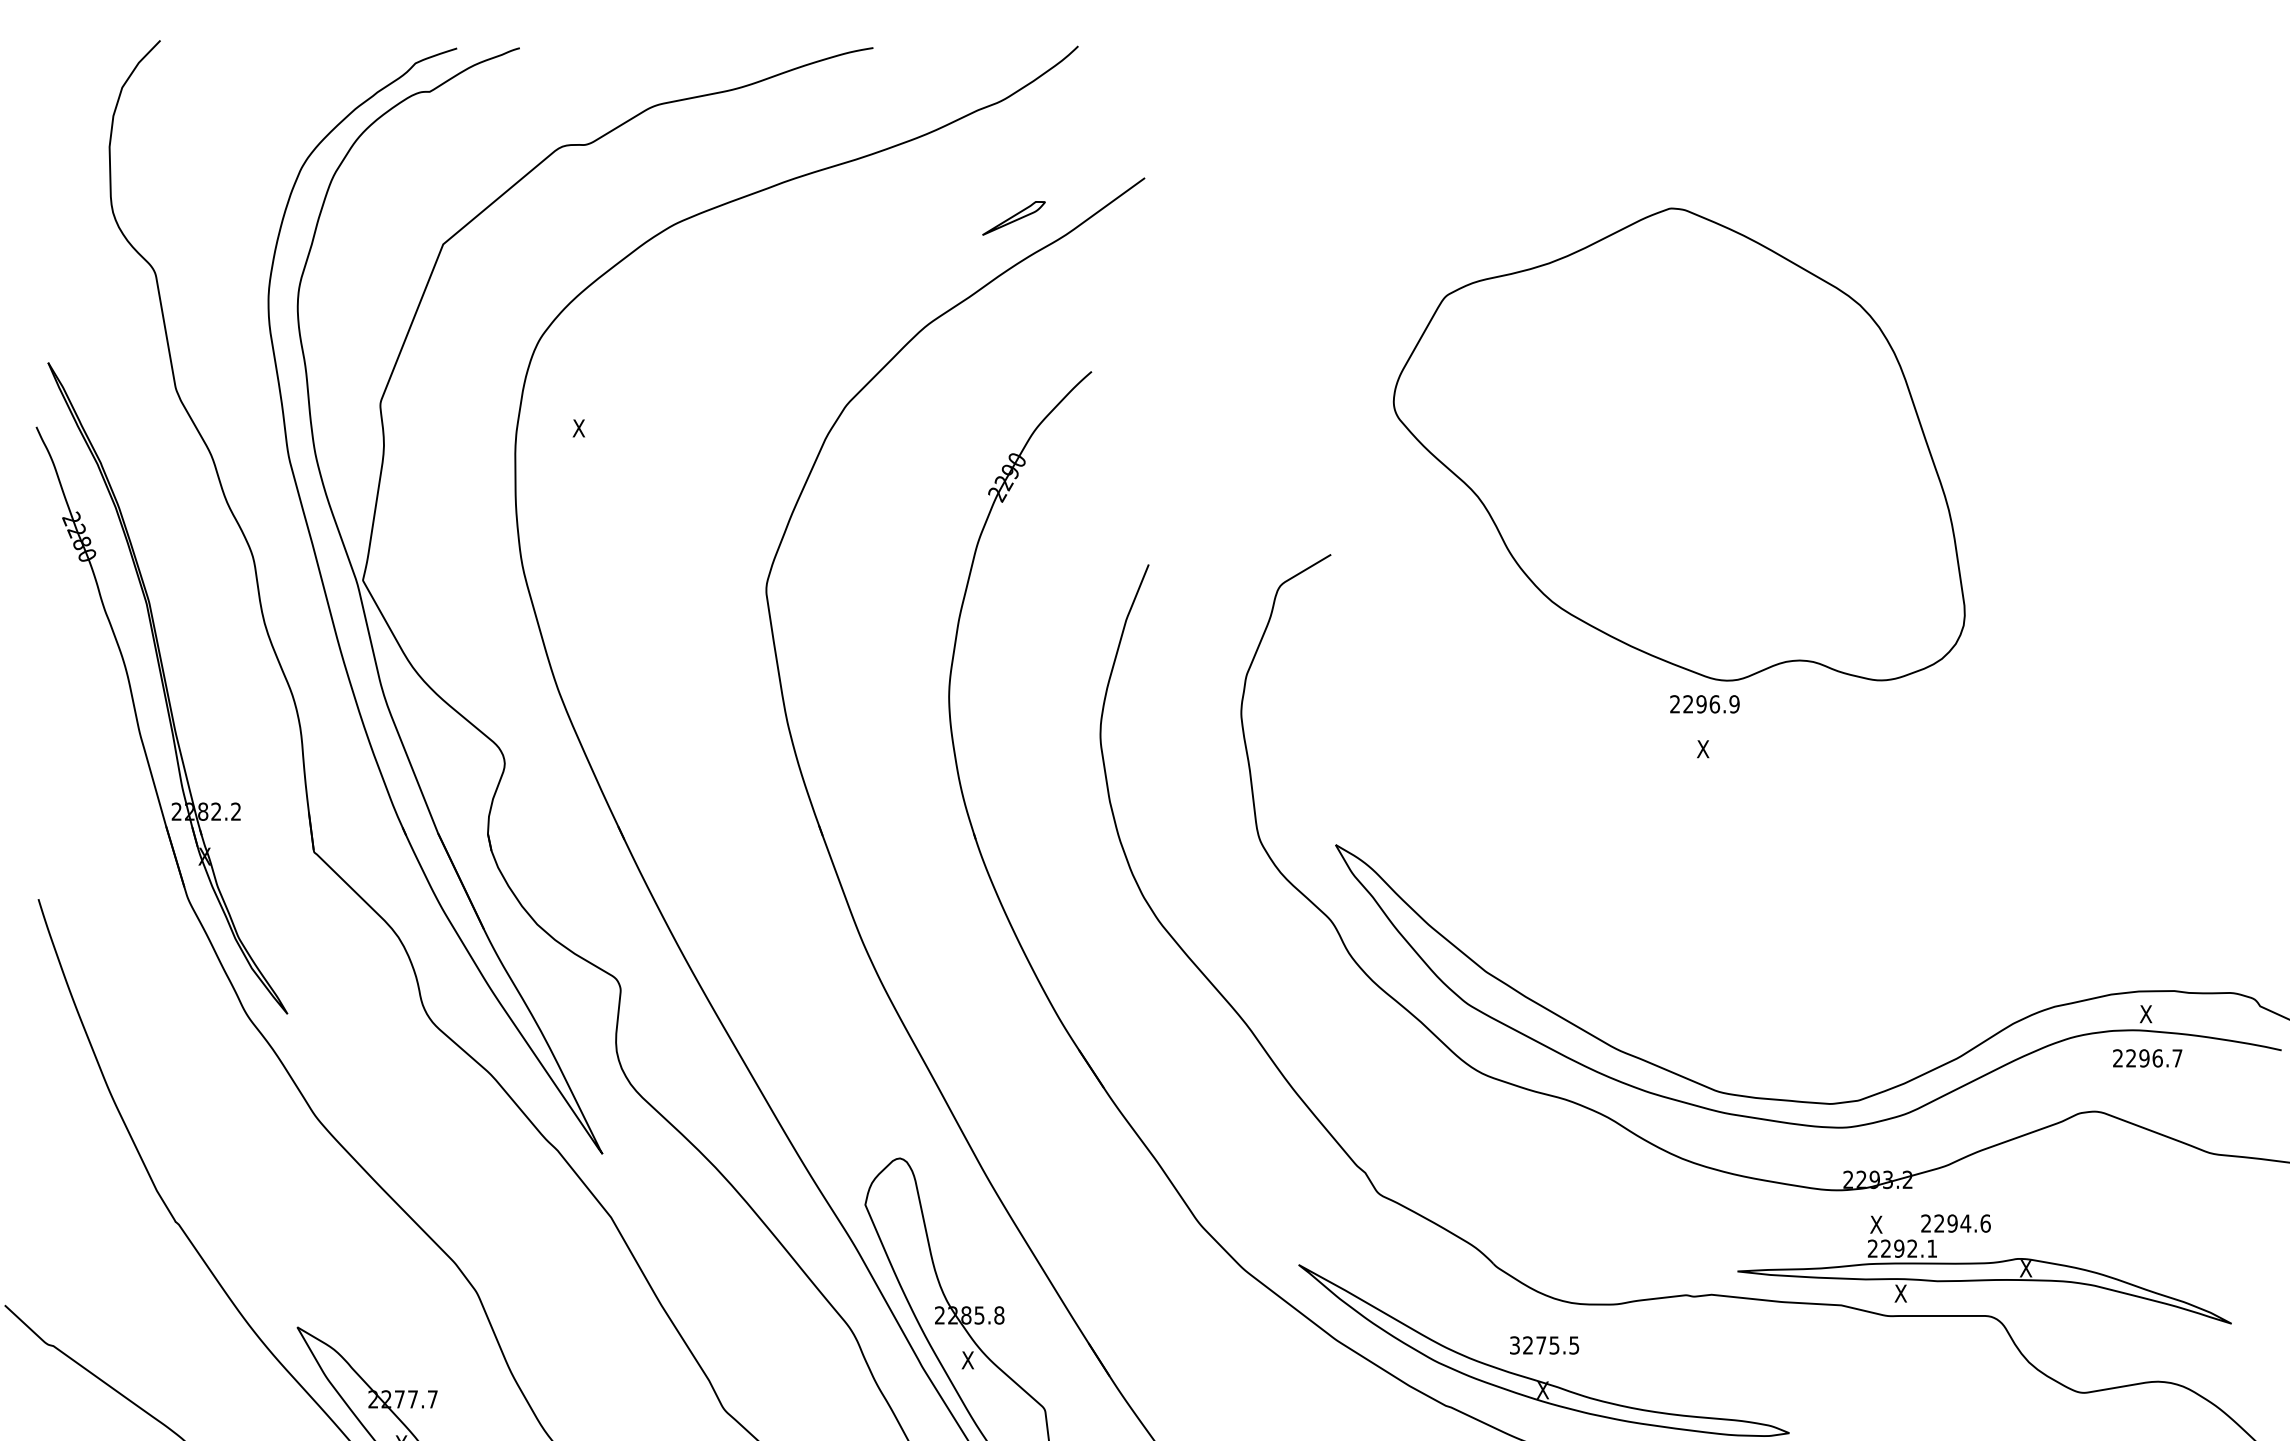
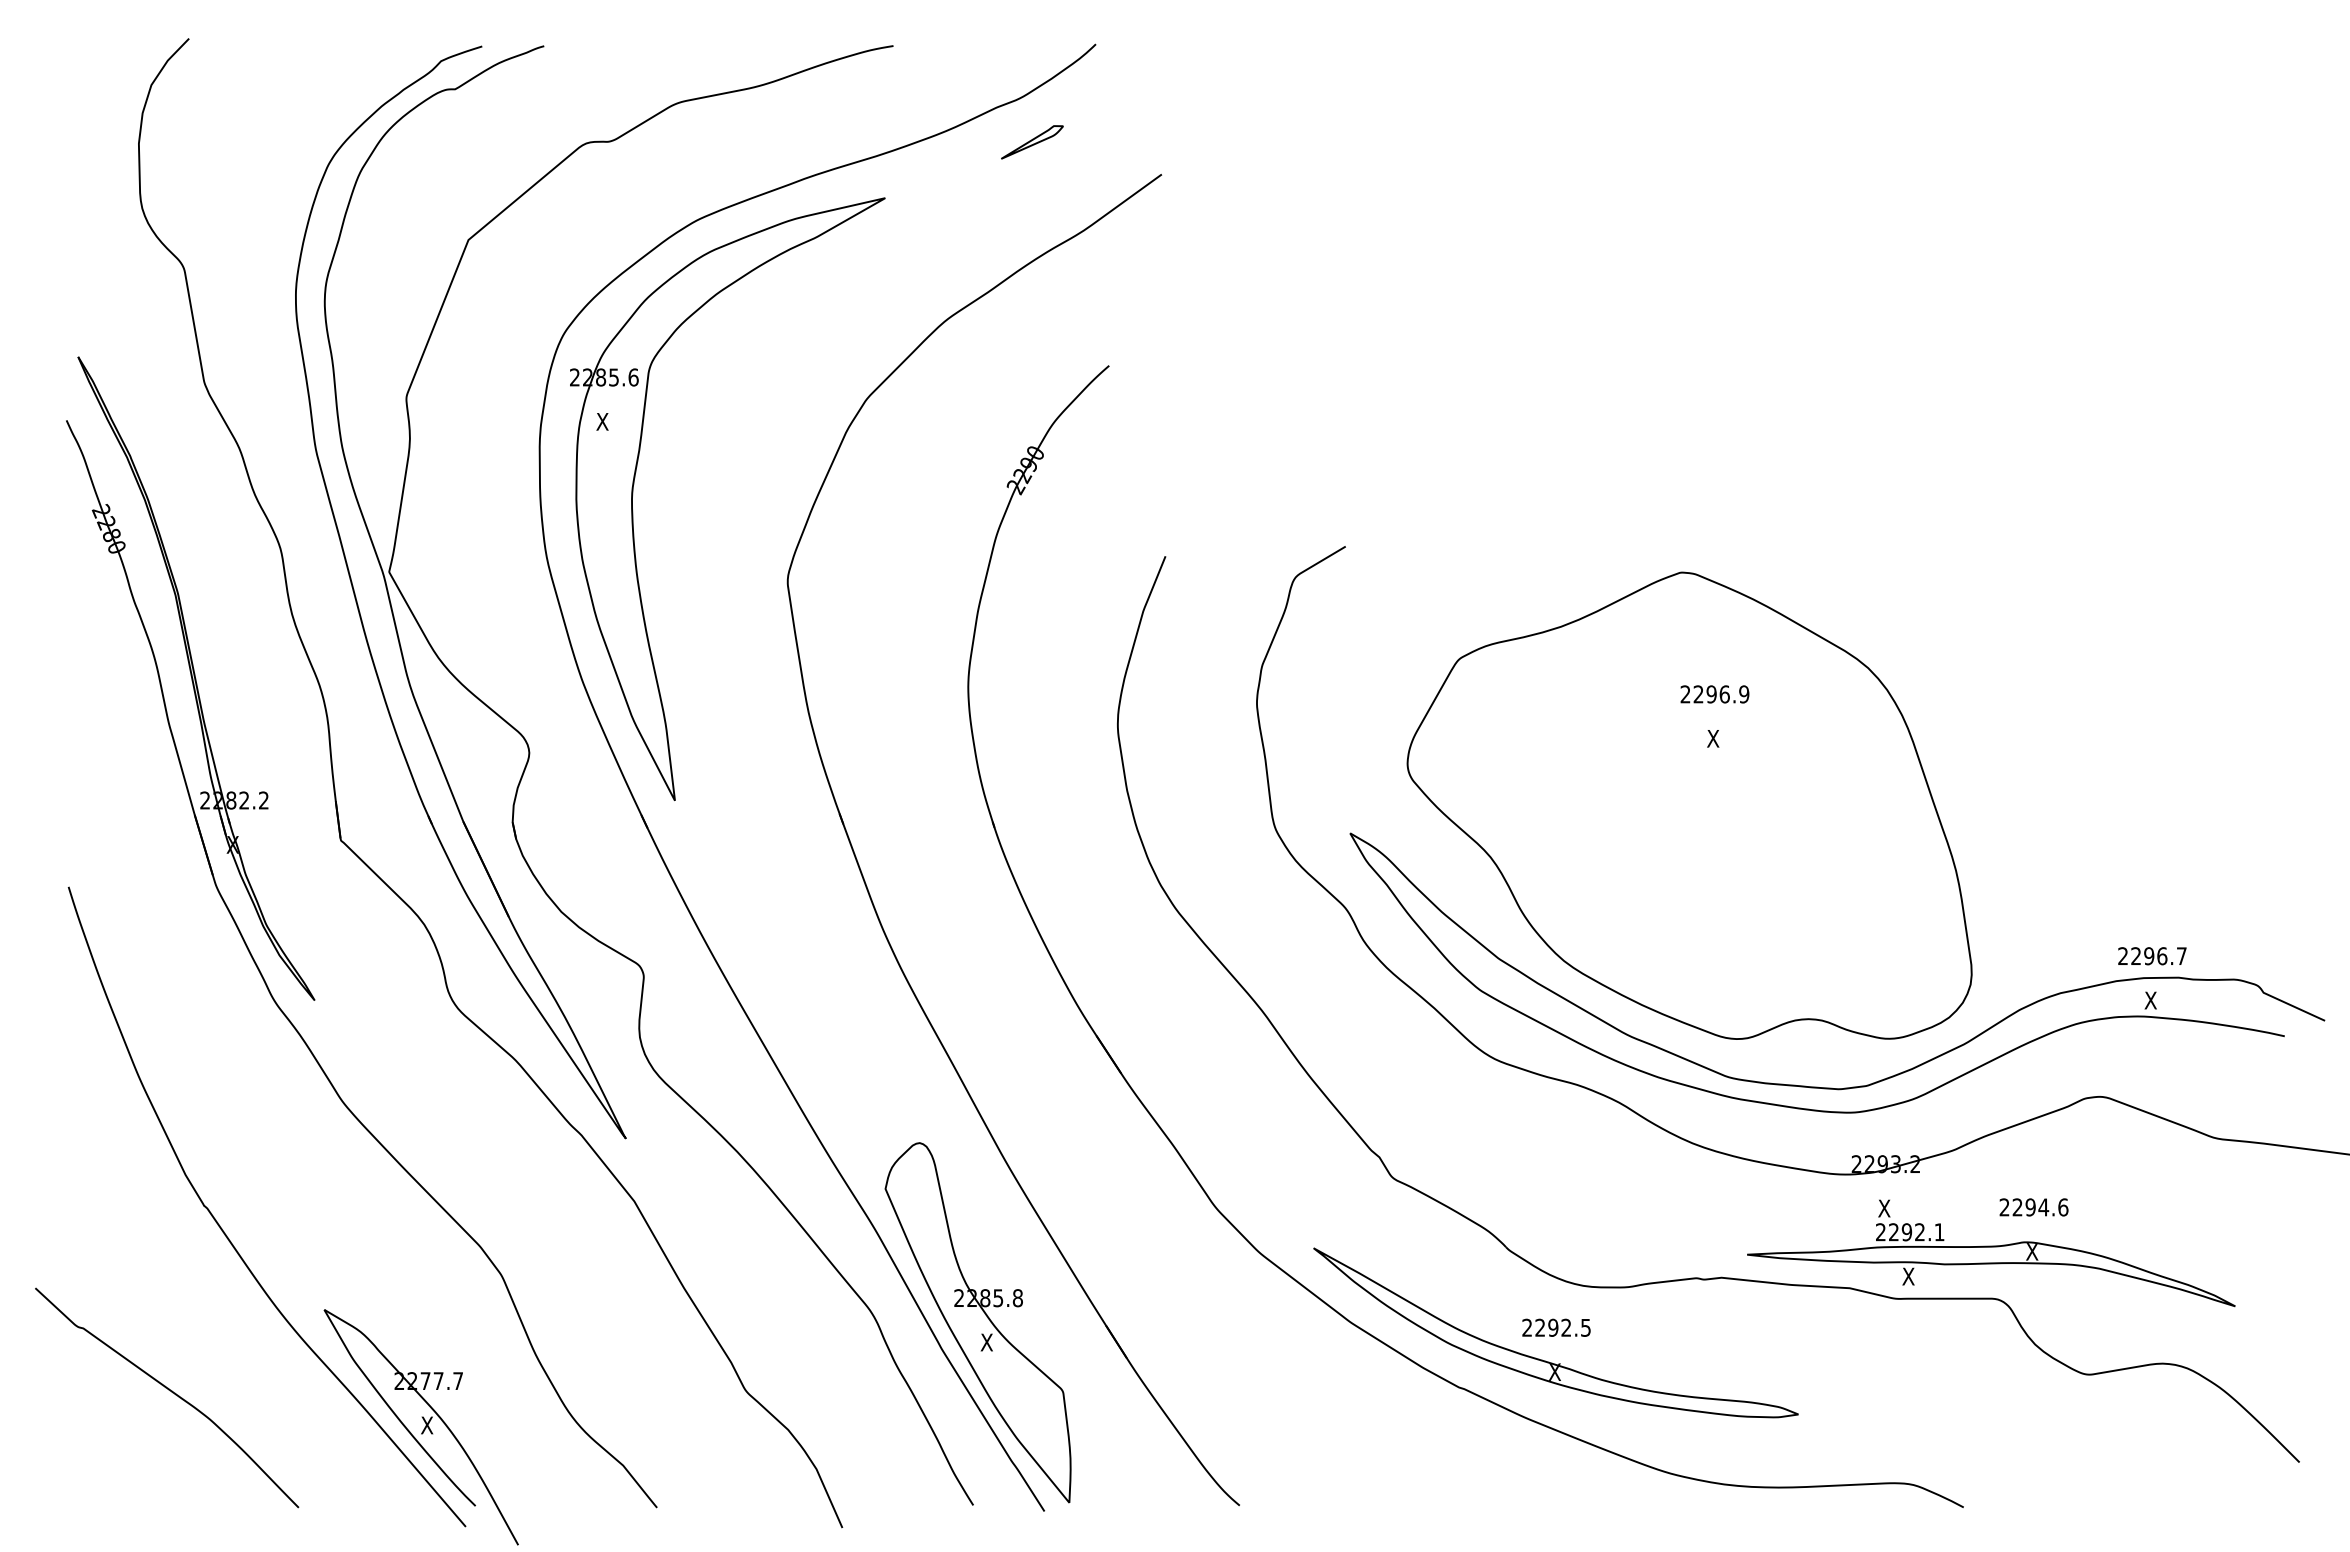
part: (1014, 218) -> (1032, 142), moved
part: (1679, 444) -> (1689, 805), moved
part: (611, 491) -> (634, 484), added
text: (2147, 1058) -> (2152, 956), moved
text: (1955, 1223) -> (2033, 1207), moved
text: (1534, 1345) -> (1546, 1327), 3275.5 -> 2292.5

